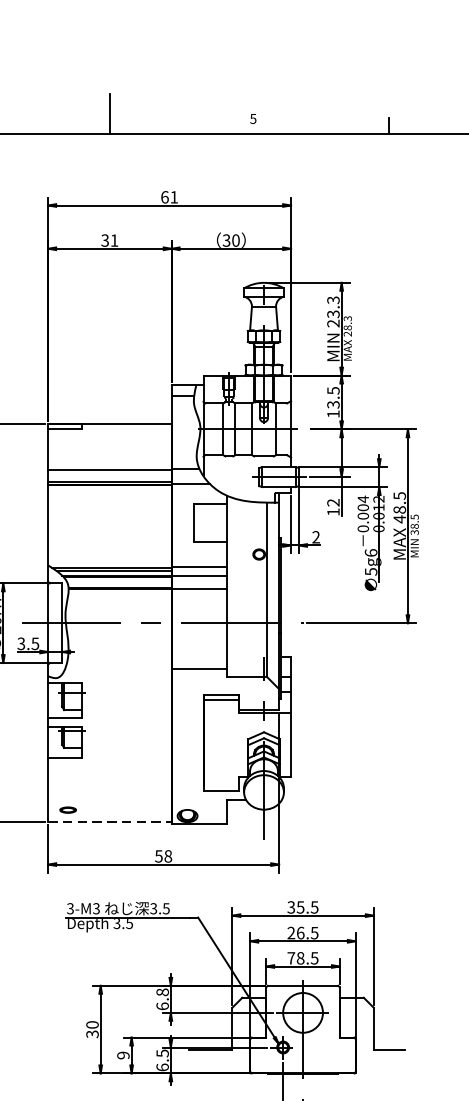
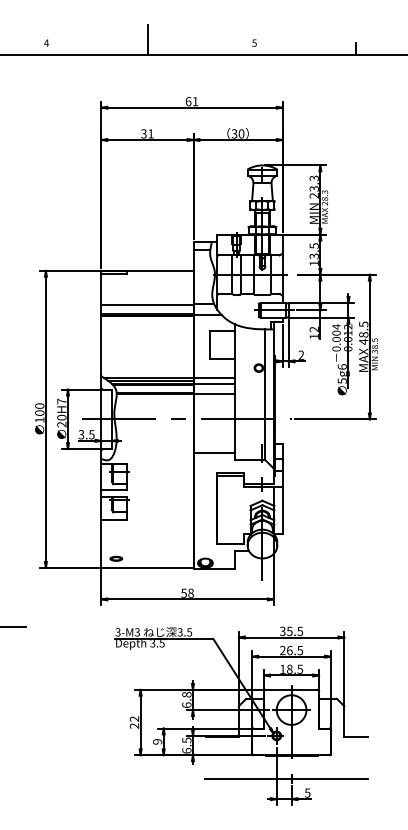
line: (111, 821) -> (148, 567), dashed -> solid
text: (290, 957) -> (282, 668), 78.5 -> 18.5
text: (92, 1029) -> (134, 722), 30 -> 22

